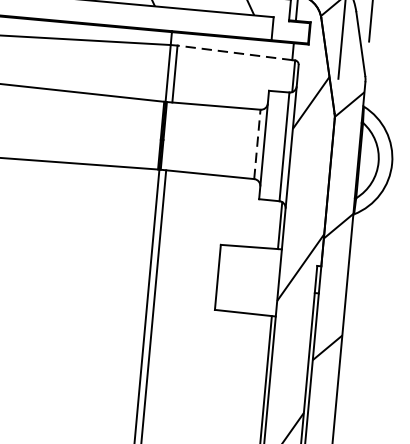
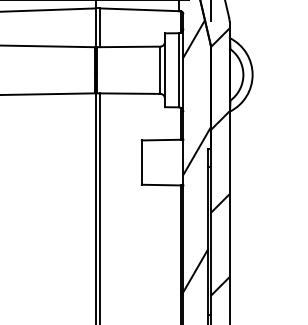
line: (234, 52) -> (139, 9), dashed -> solid
line: (257, 144) -> (160, 70), dashed -> solid

